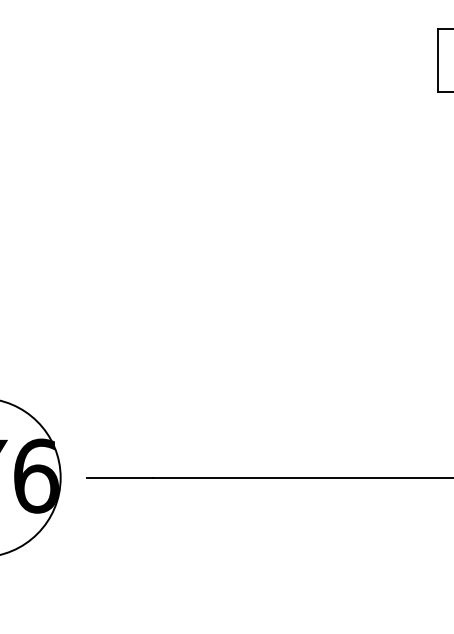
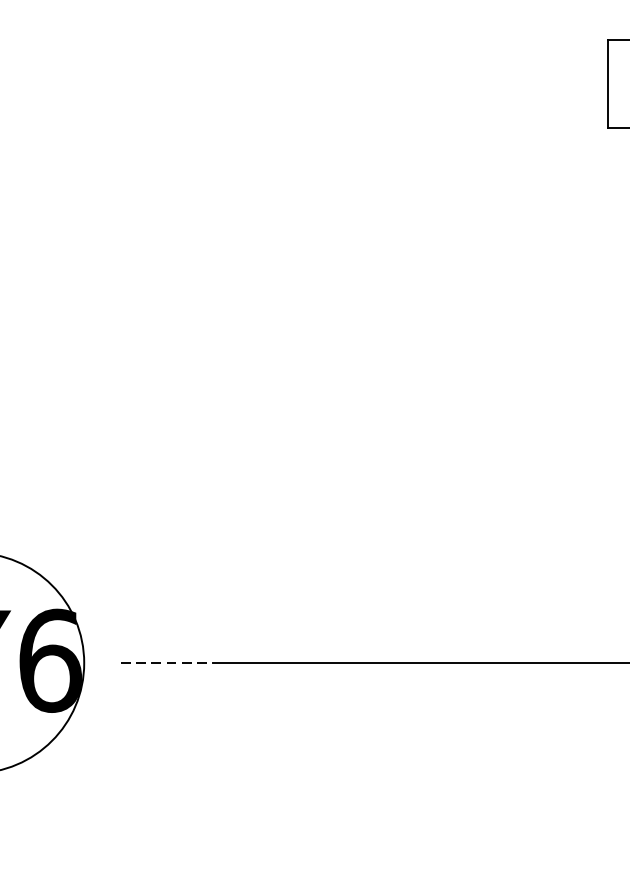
line: (120, 477) -> (167, 662), solid -> dashed

